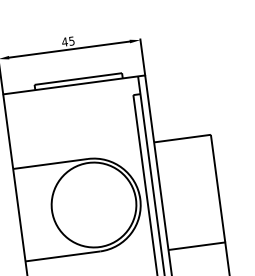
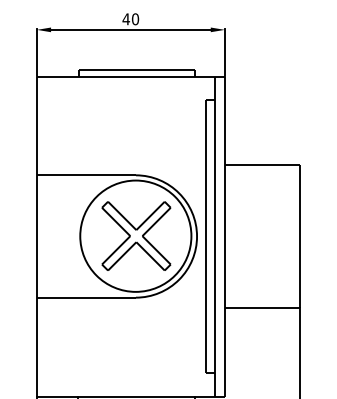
text: (71, 41) -> (135, 19), 45 -> 40
part: (94, 204) -> (136, 235), added

